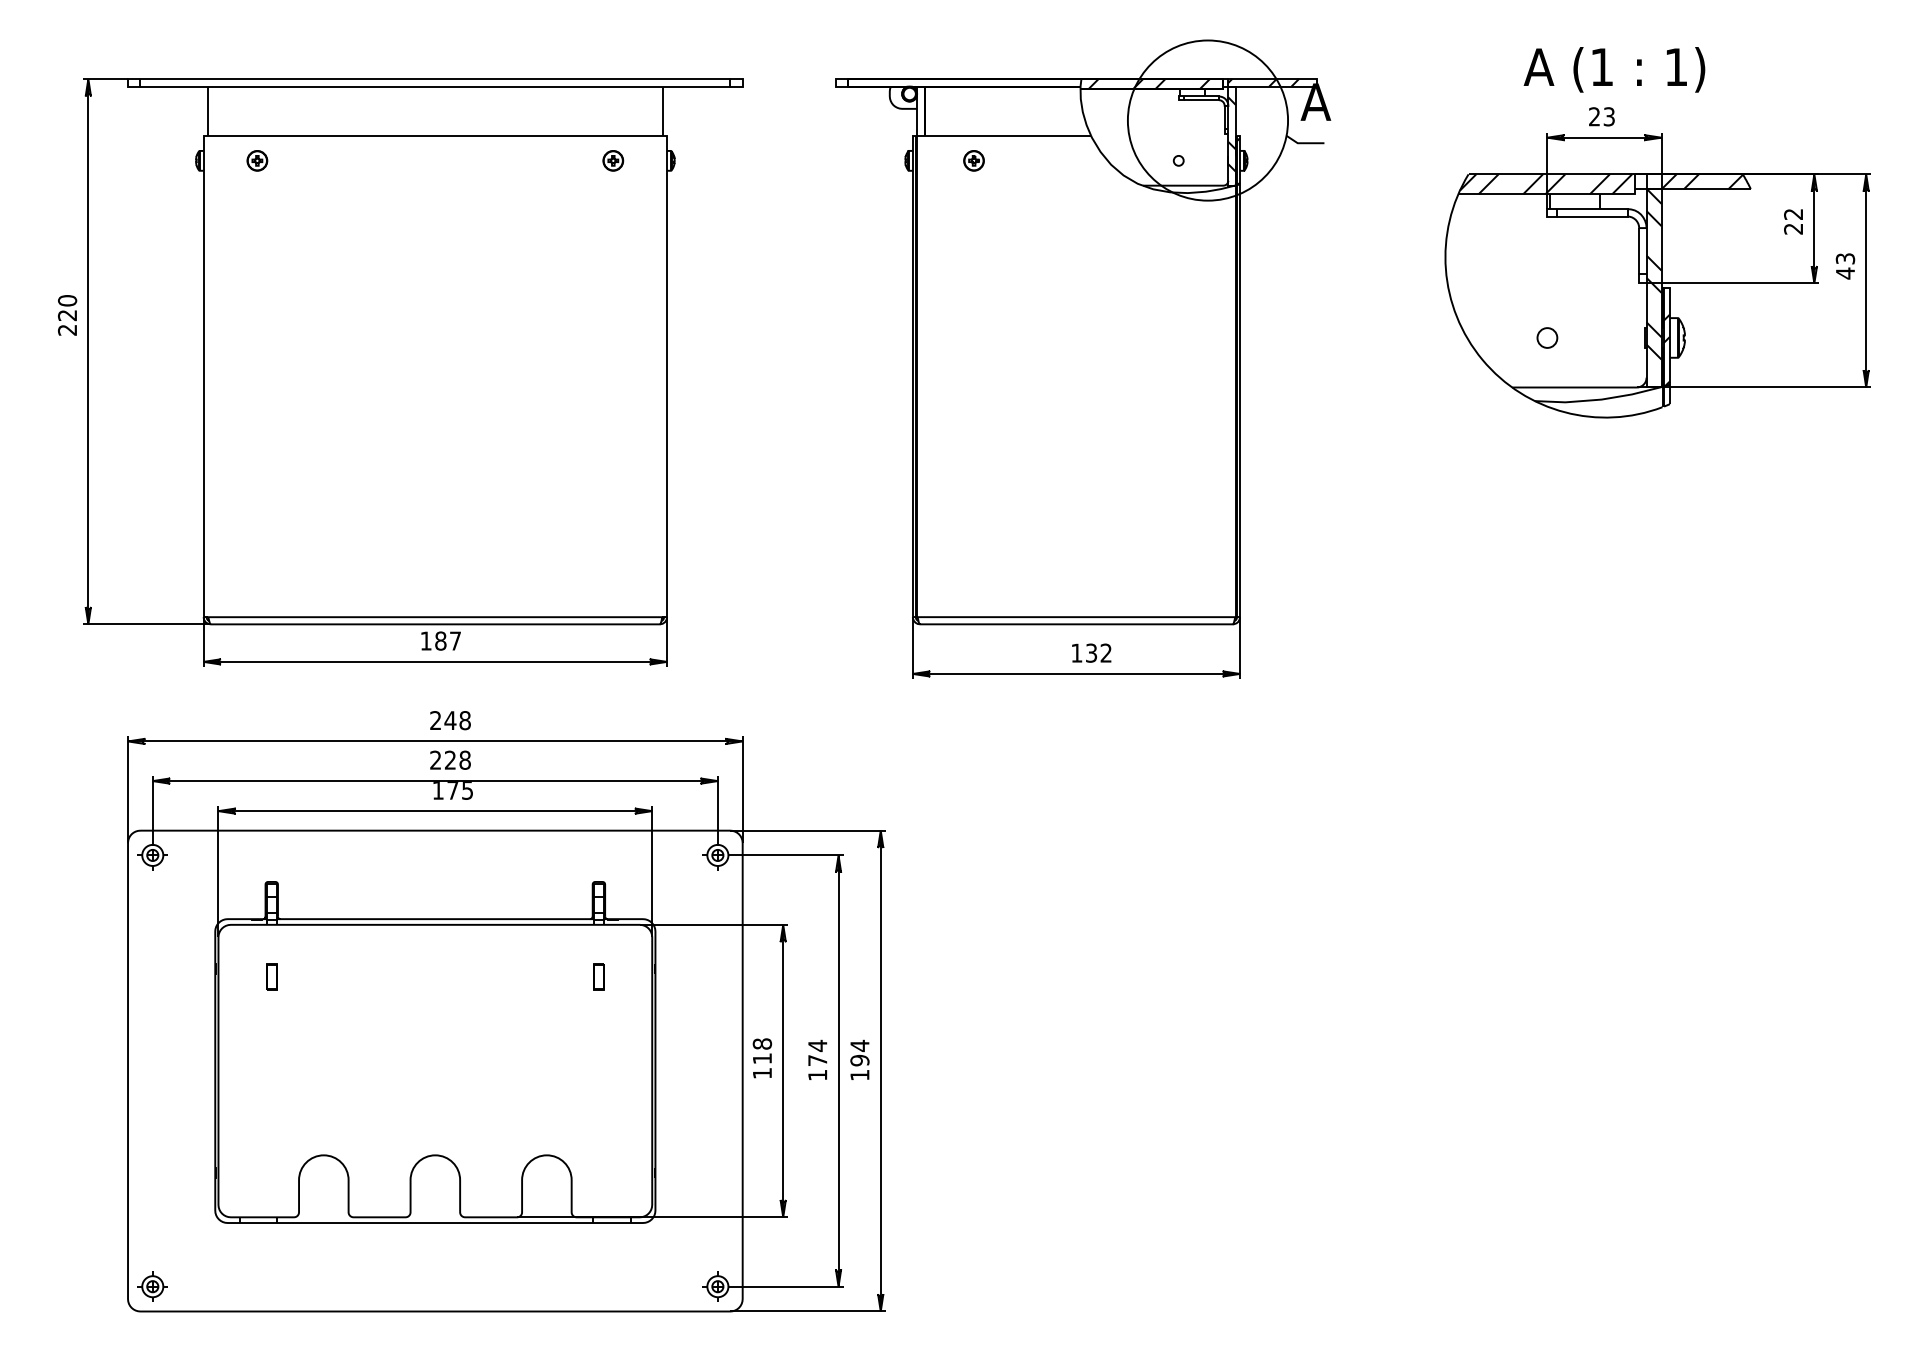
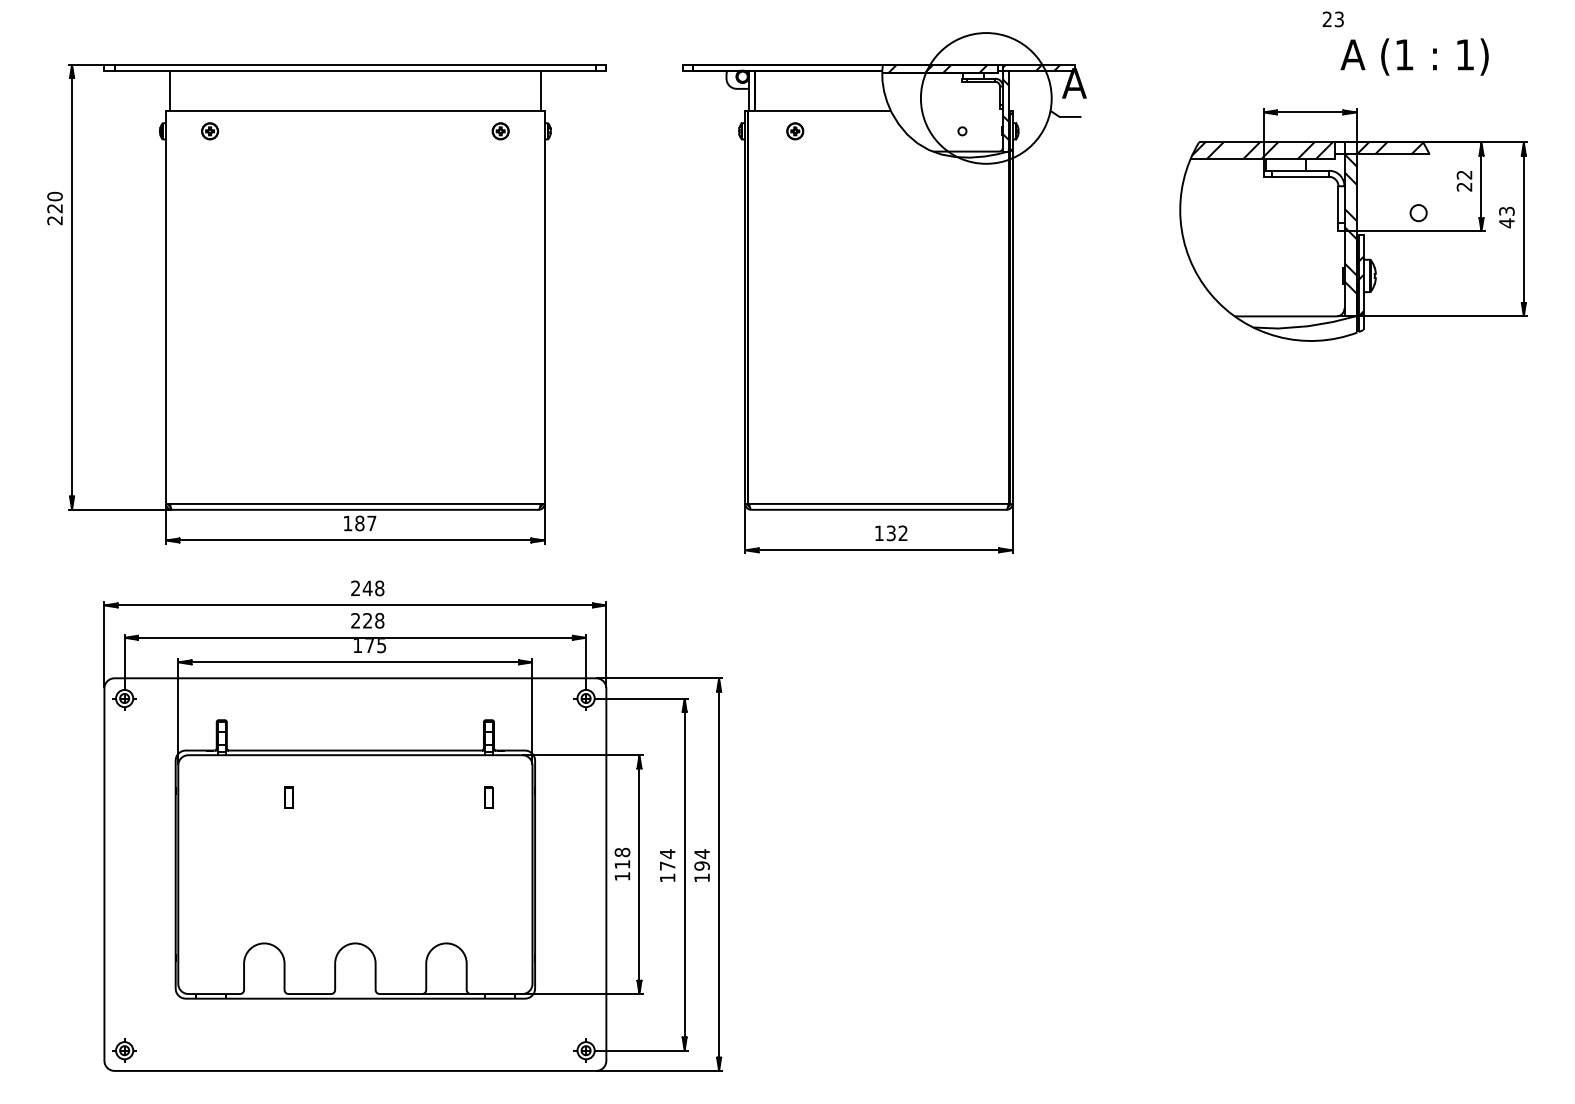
text: (1614, 69) -> (1414, 56), moved
text: (1601, 116) -> (1332, 19), moved
text: (67, 315) -> (55, 208), moved
circle: (1547, 337) -> (1418, 212), moved
part: (271, 976) -> (288, 797), moved

